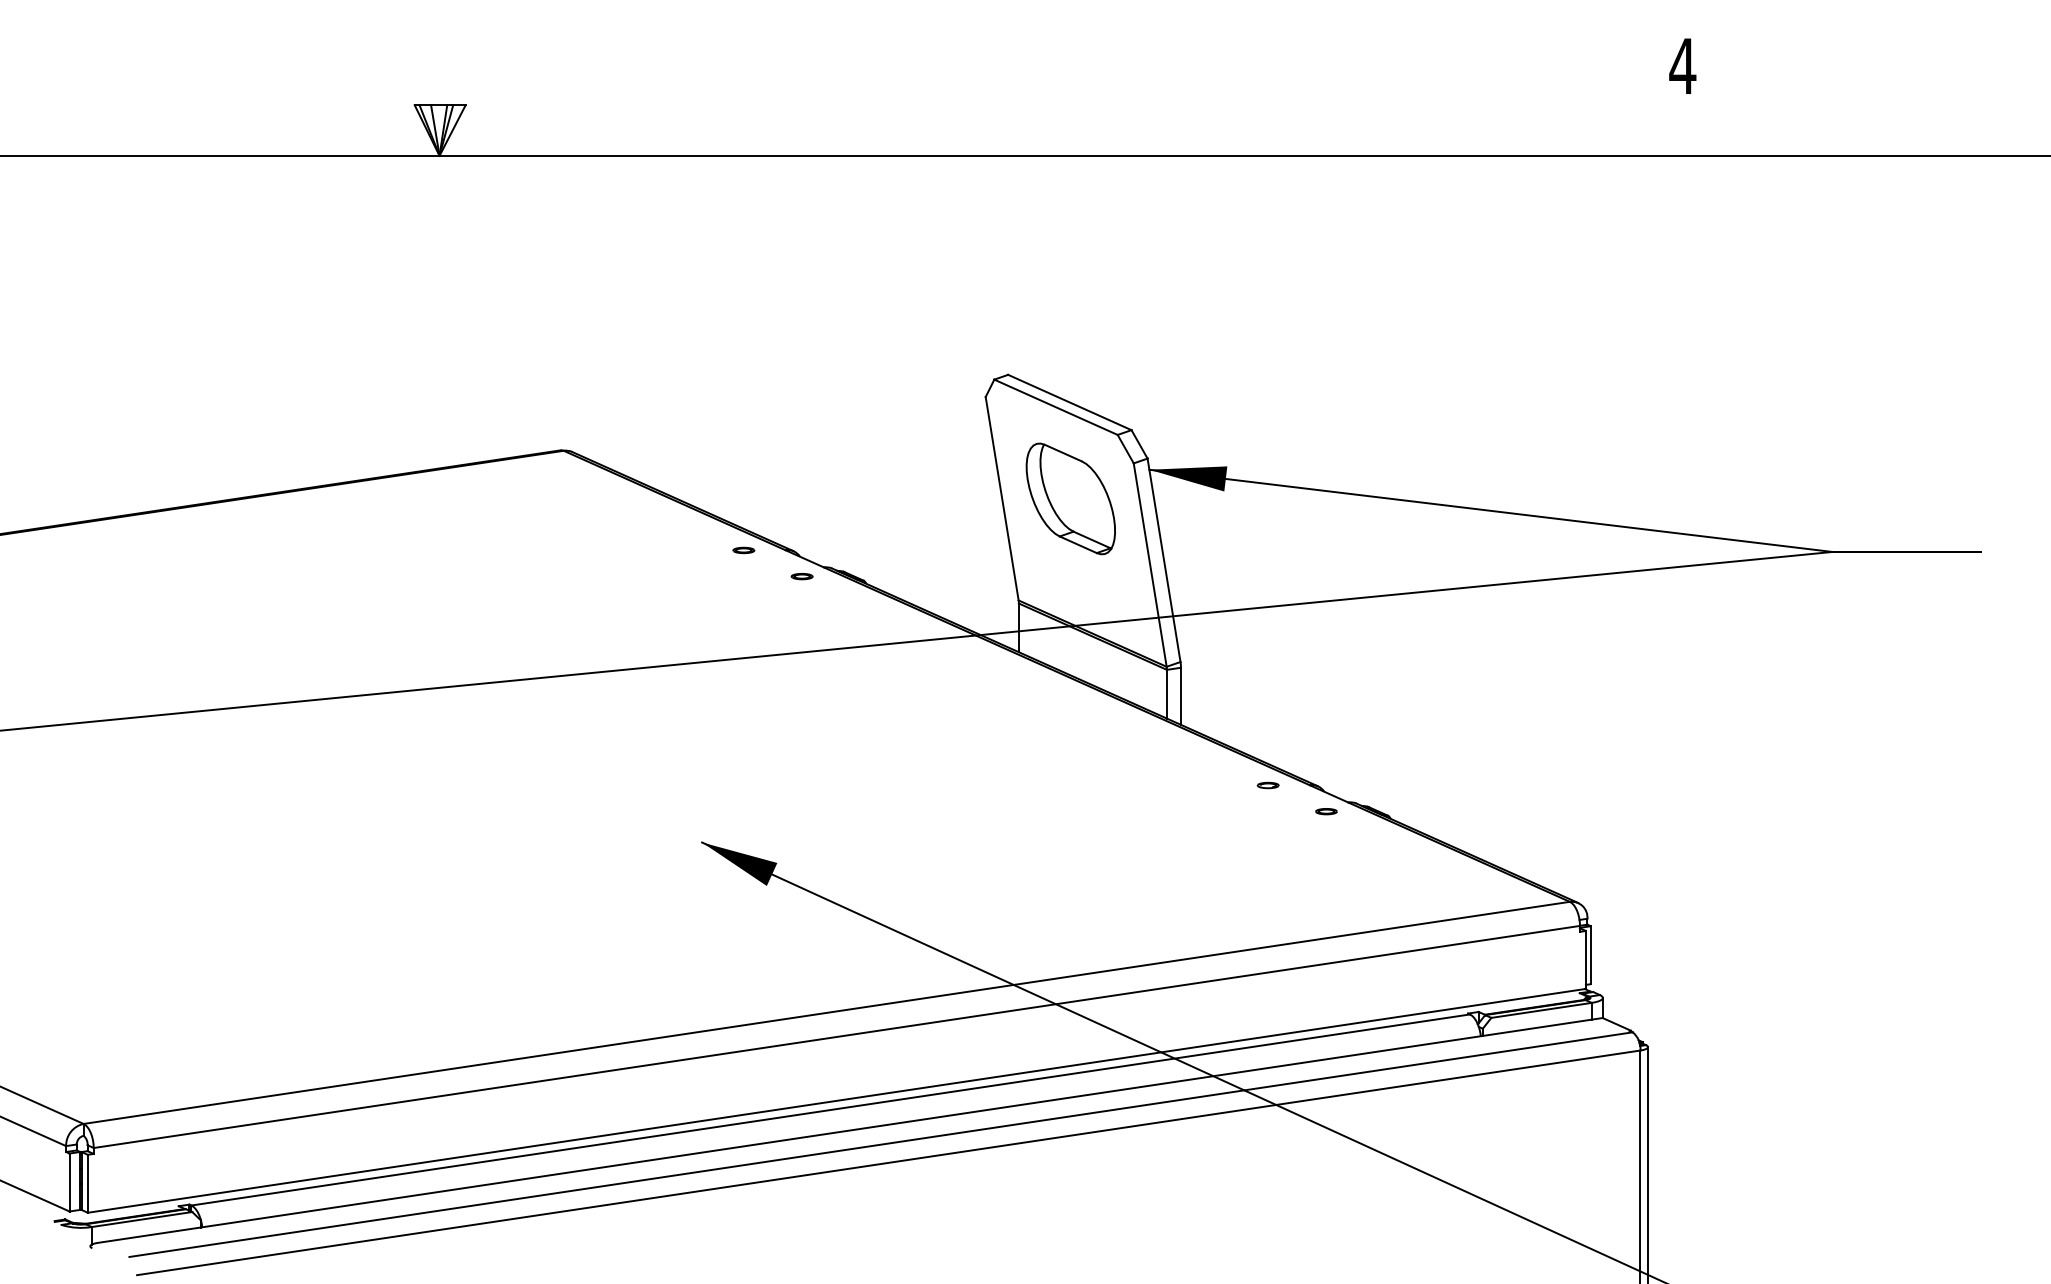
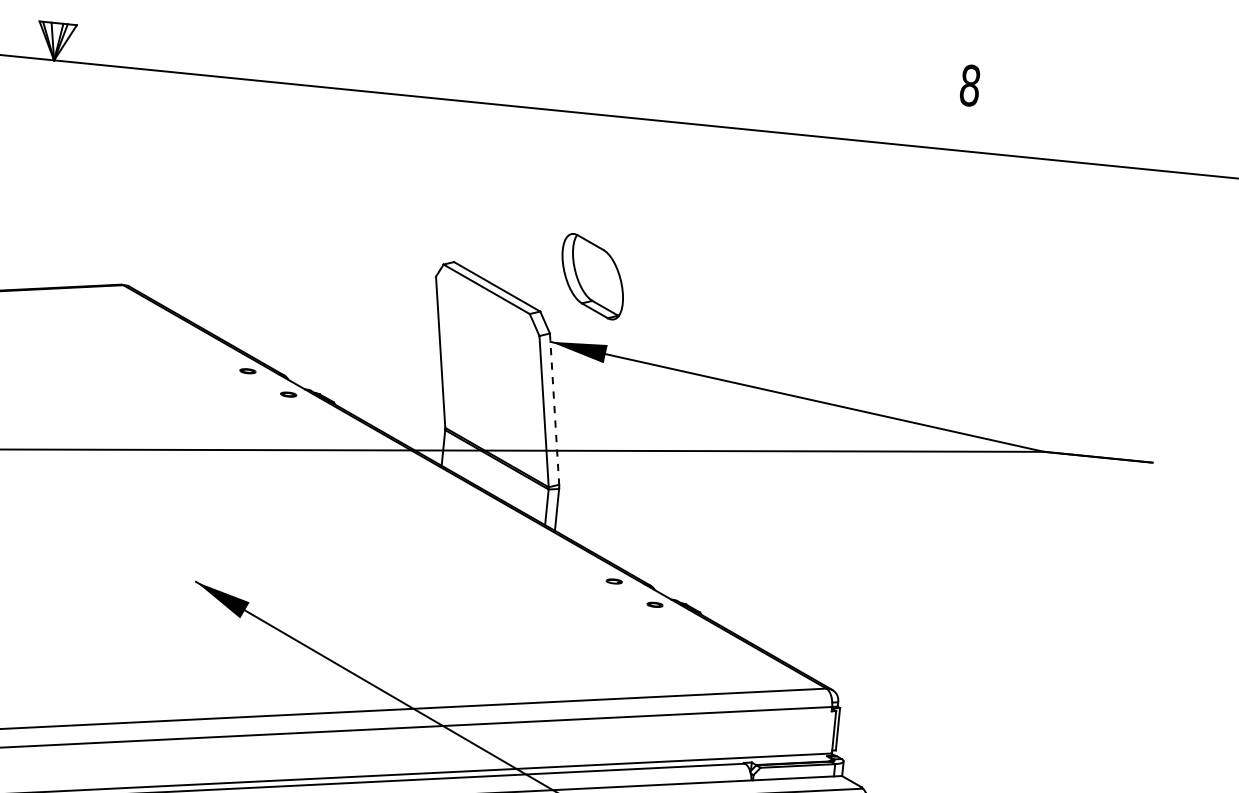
text: (1682, 66) -> (969, 85), 4 -> 8
part: (1070, 498) -> (592, 276), moved
line: (1164, 560) -> (554, 409), solid -> dashed

